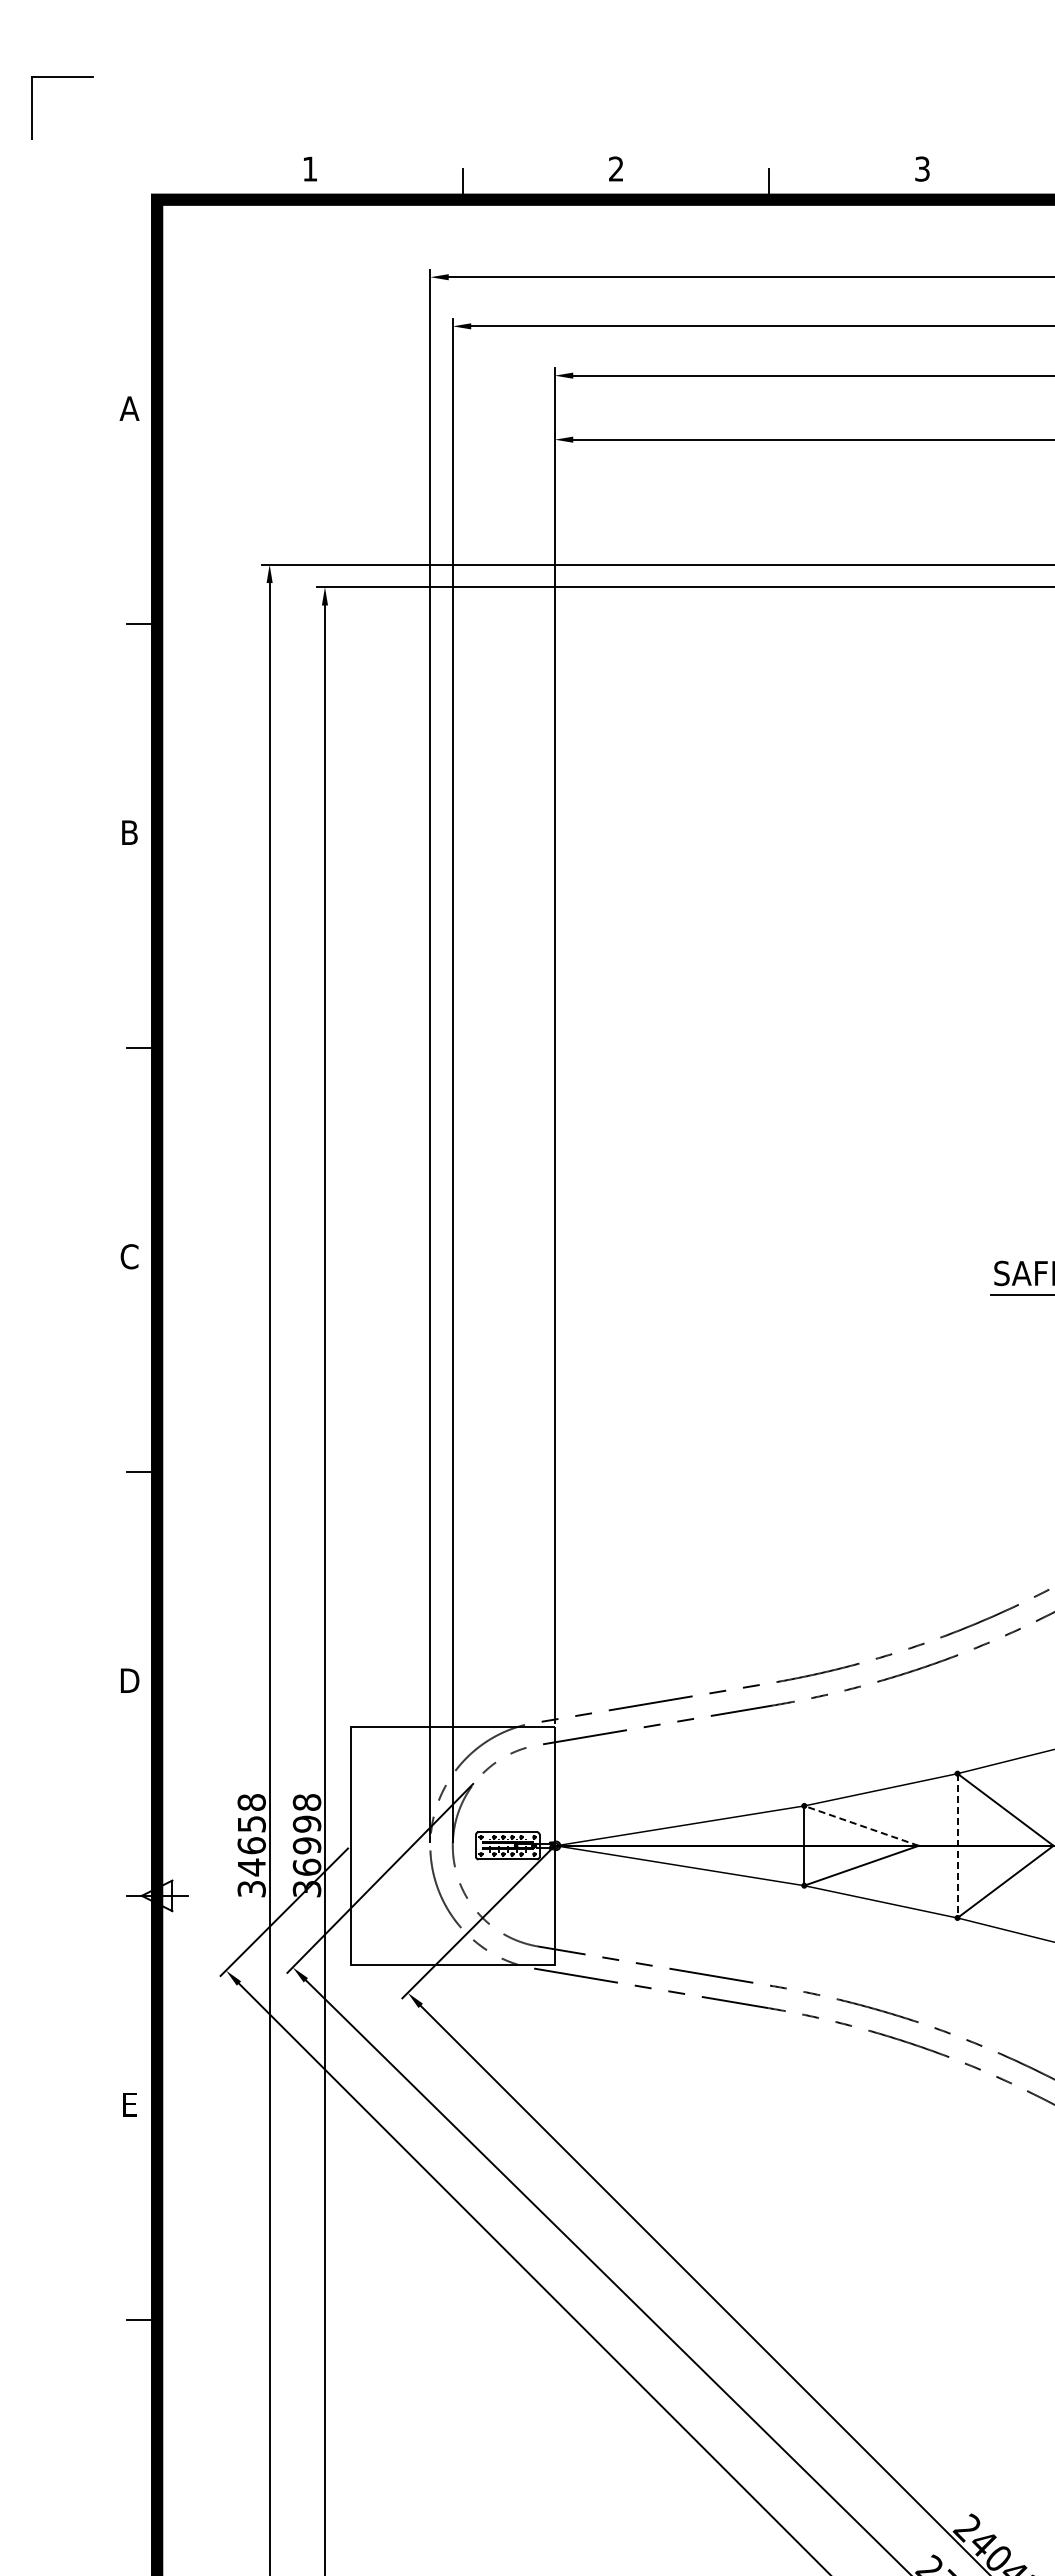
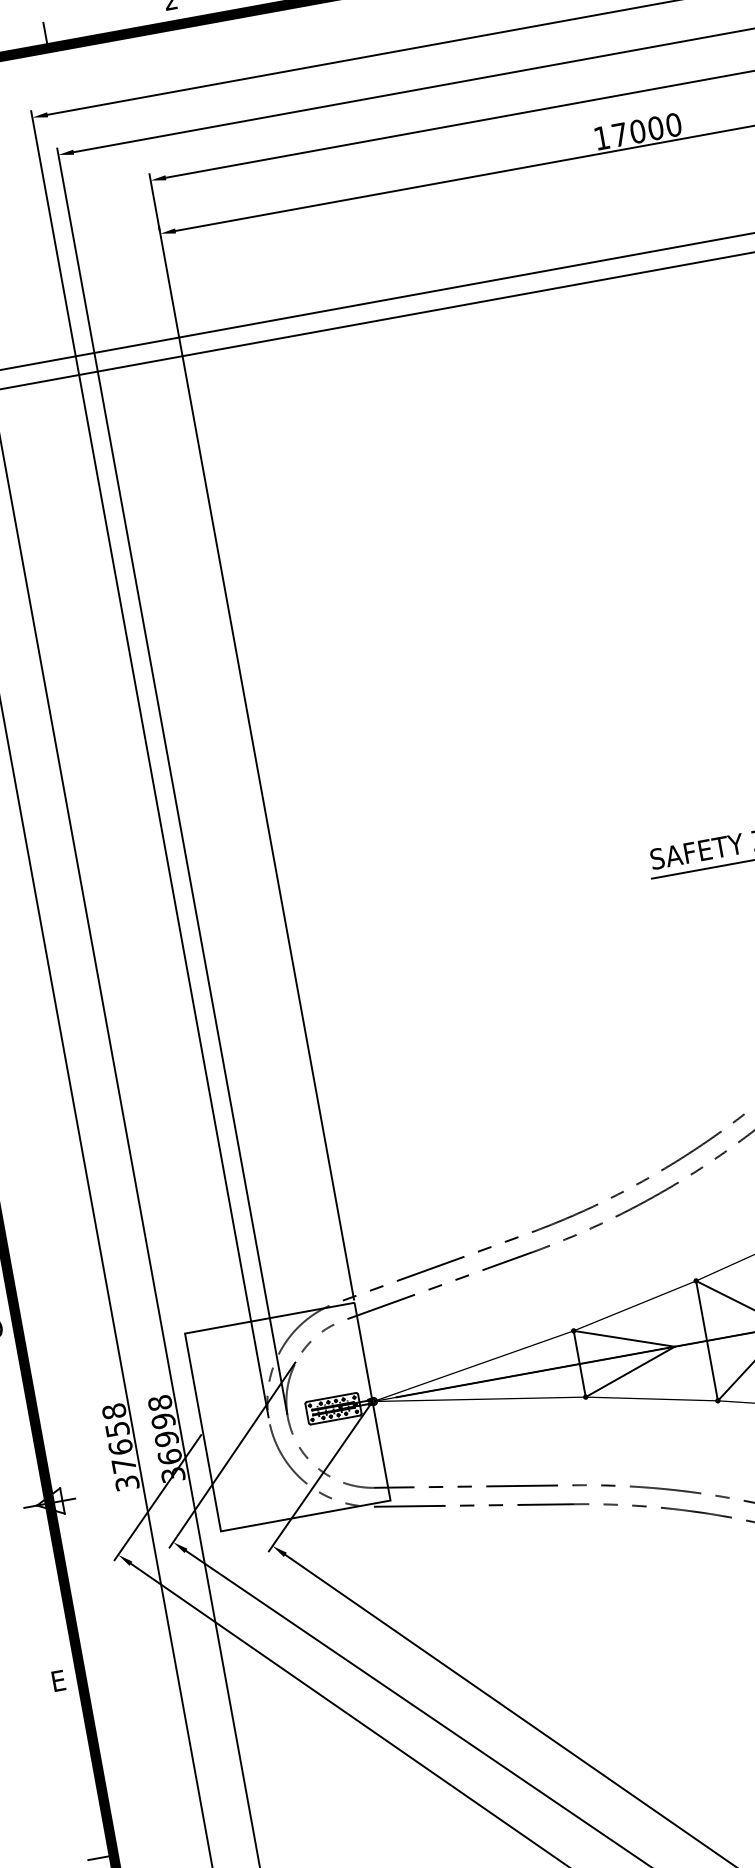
line: (861, 1825) -> (624, 1338), dashed -> solid
line: (957, 1846) -> (707, 1341), dashed -> solid
text: (251, 1867) -> (123, 1465), 34658 -> 37658

